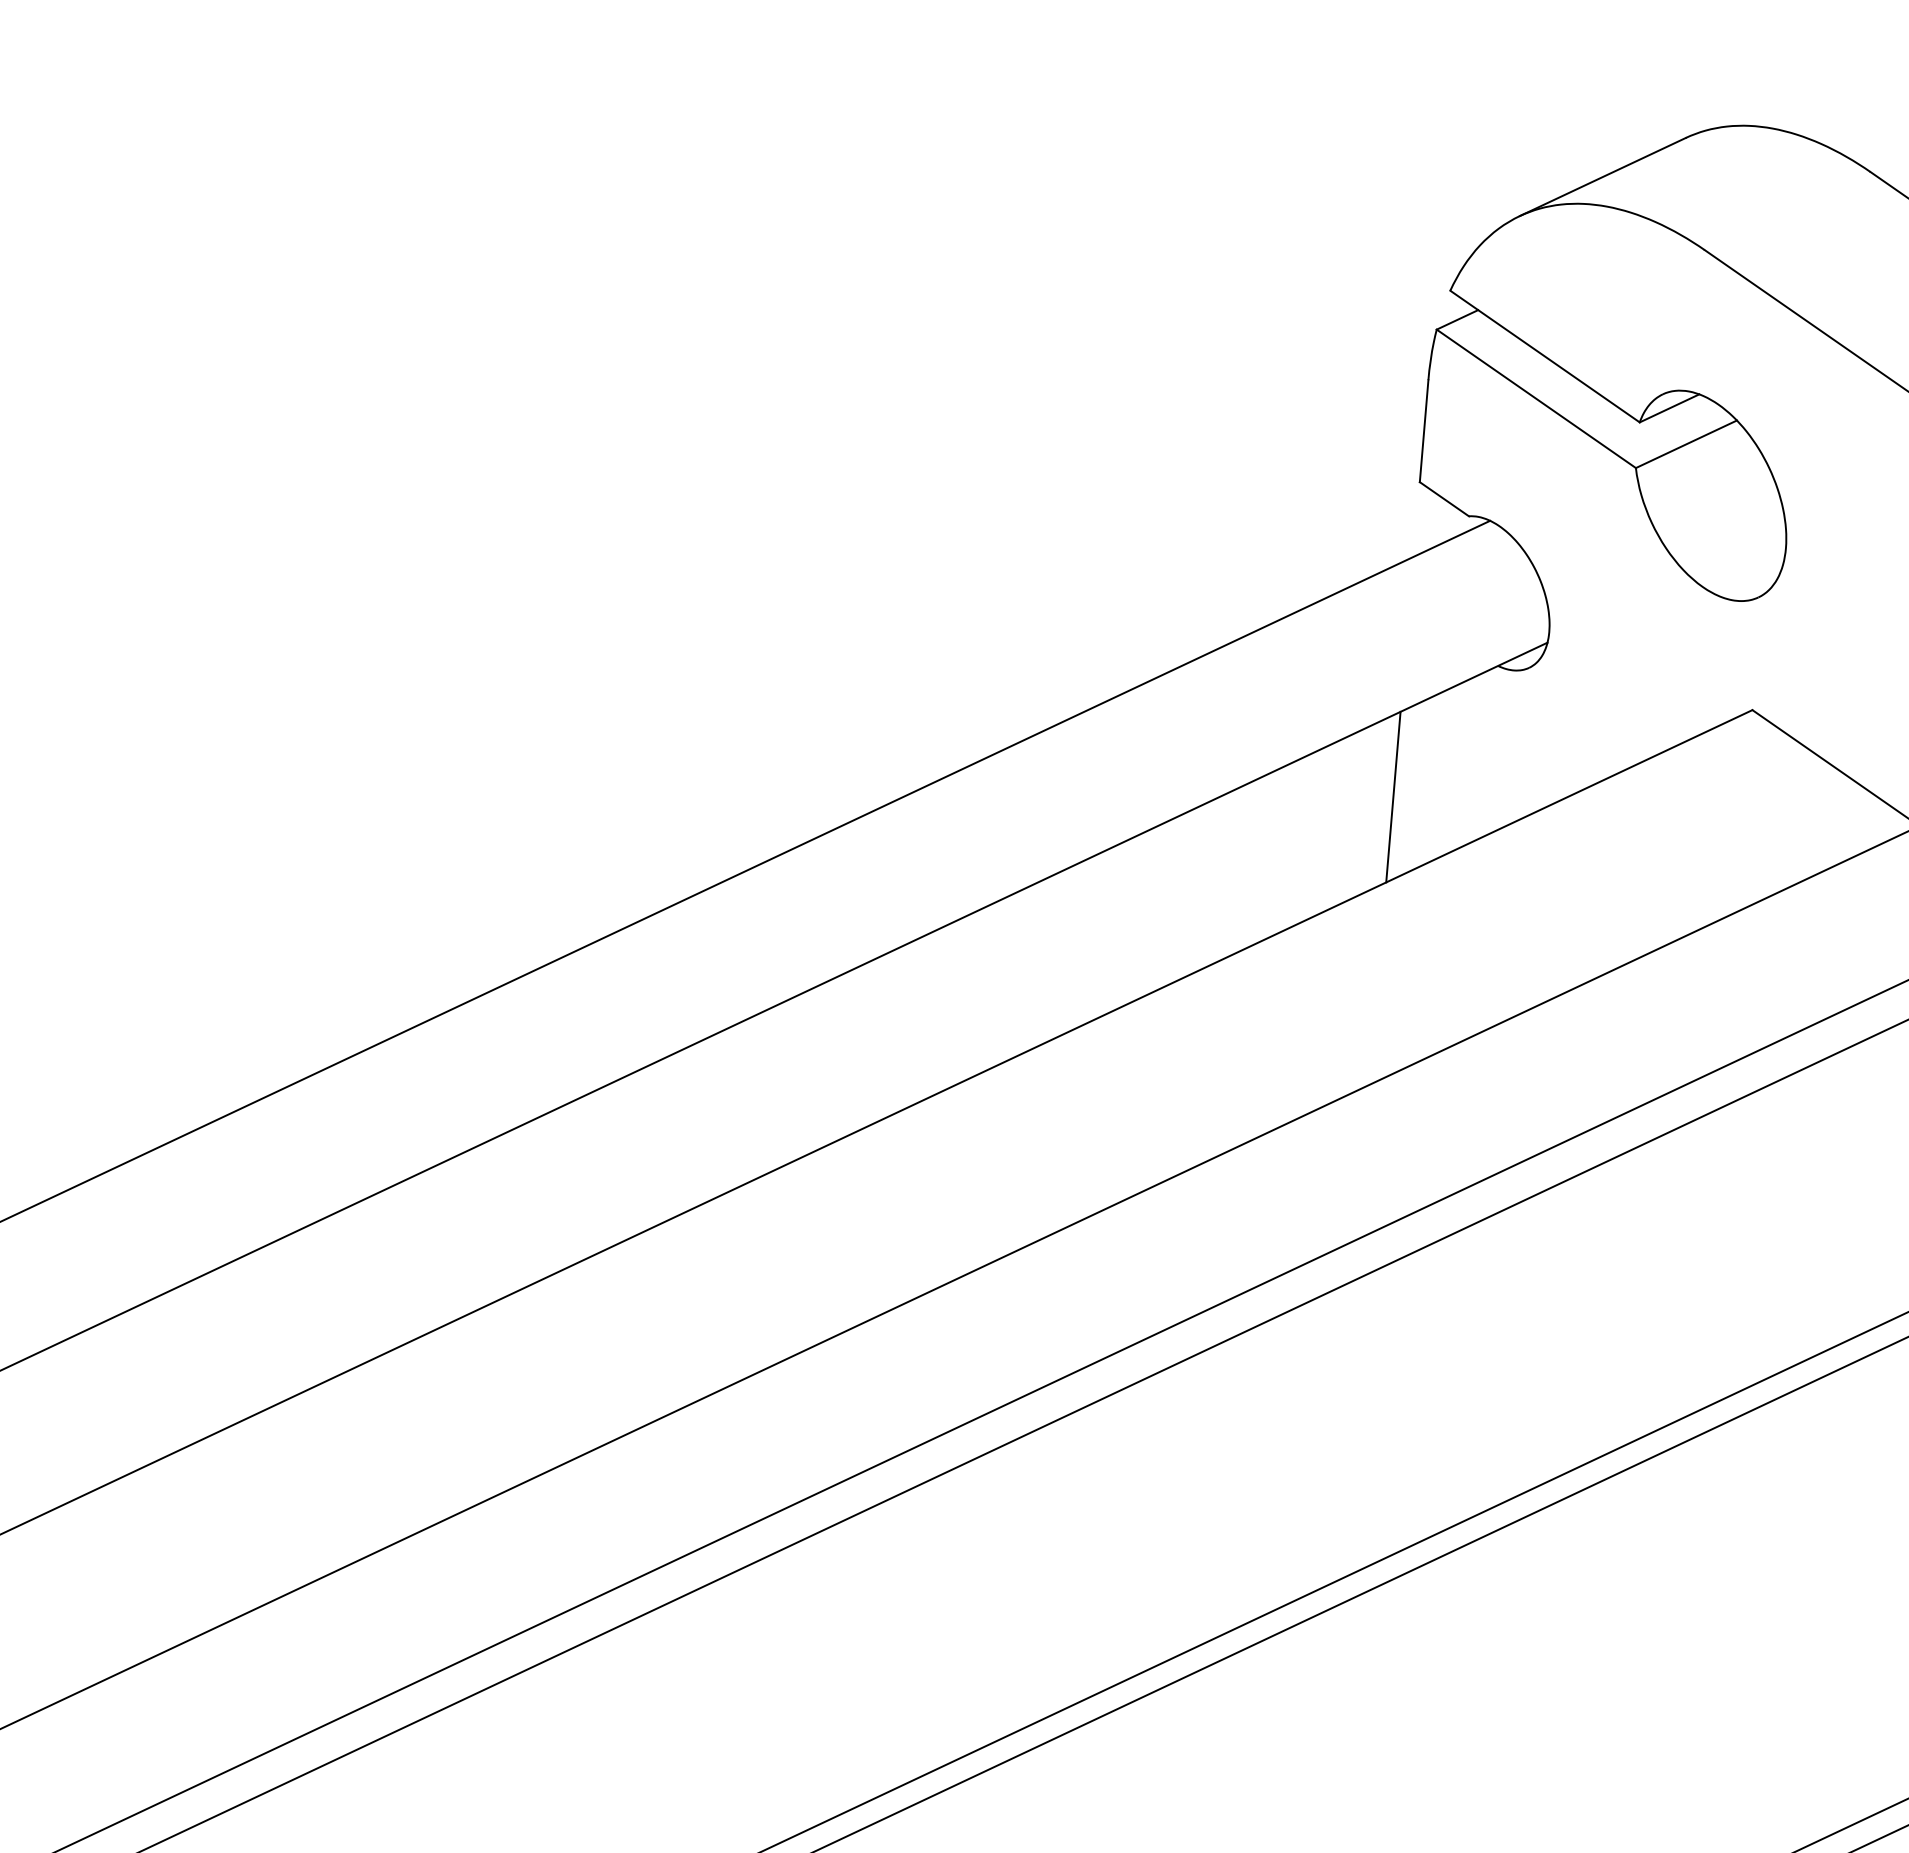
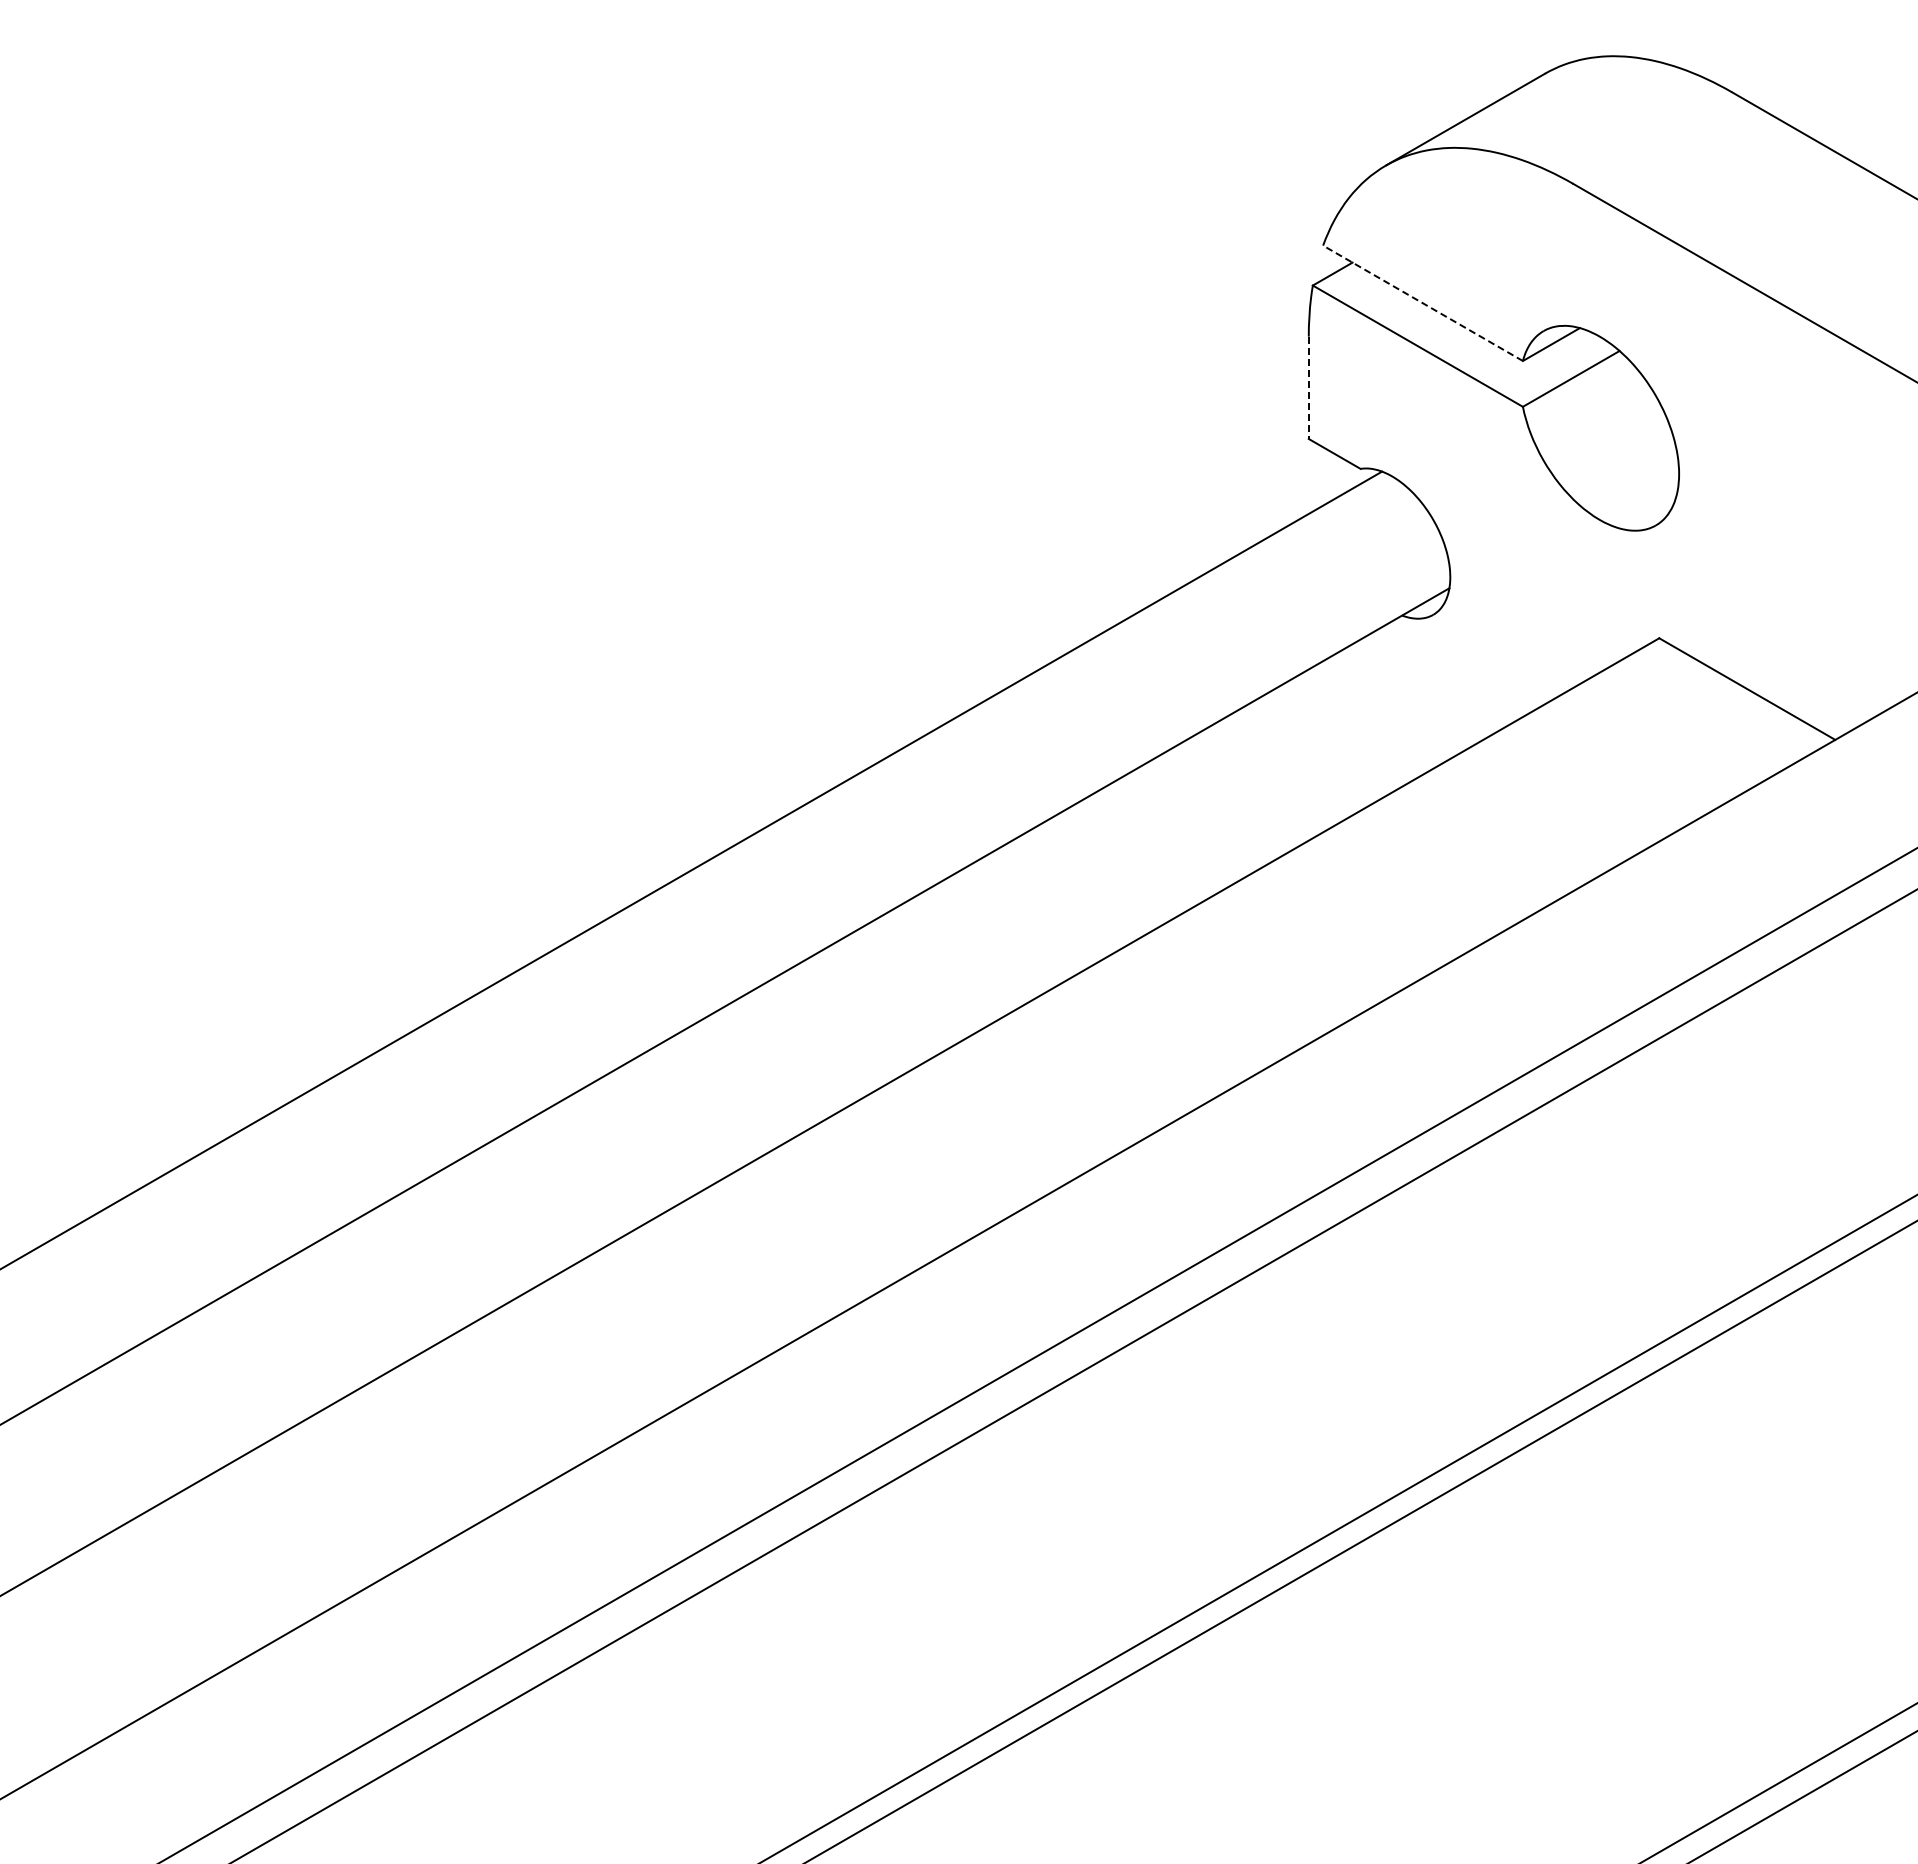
line: (1544, 356) -> (1422, 303), solid -> dashed
line: (1423, 431) -> (1308, 388), solid -> dashed
line: (1393, 796) -> (1308, 754), removed

